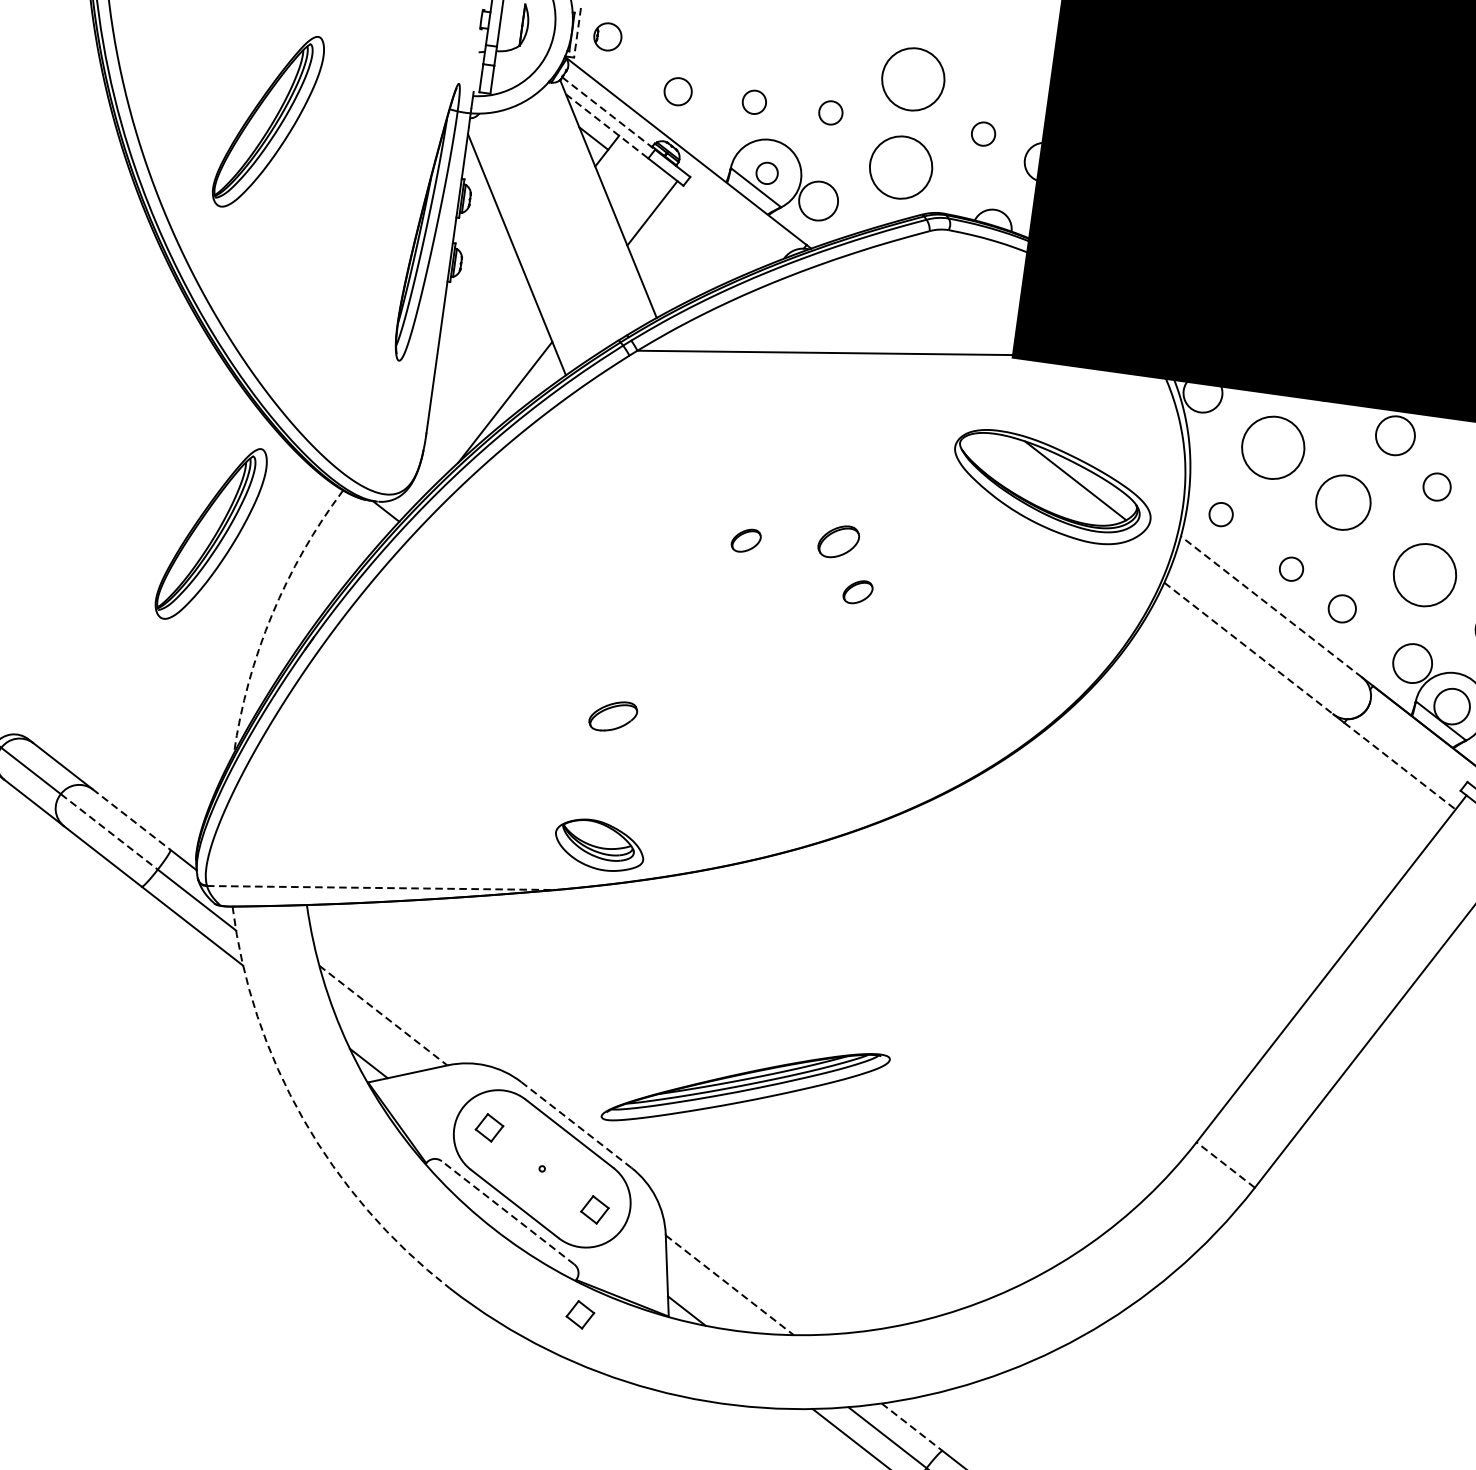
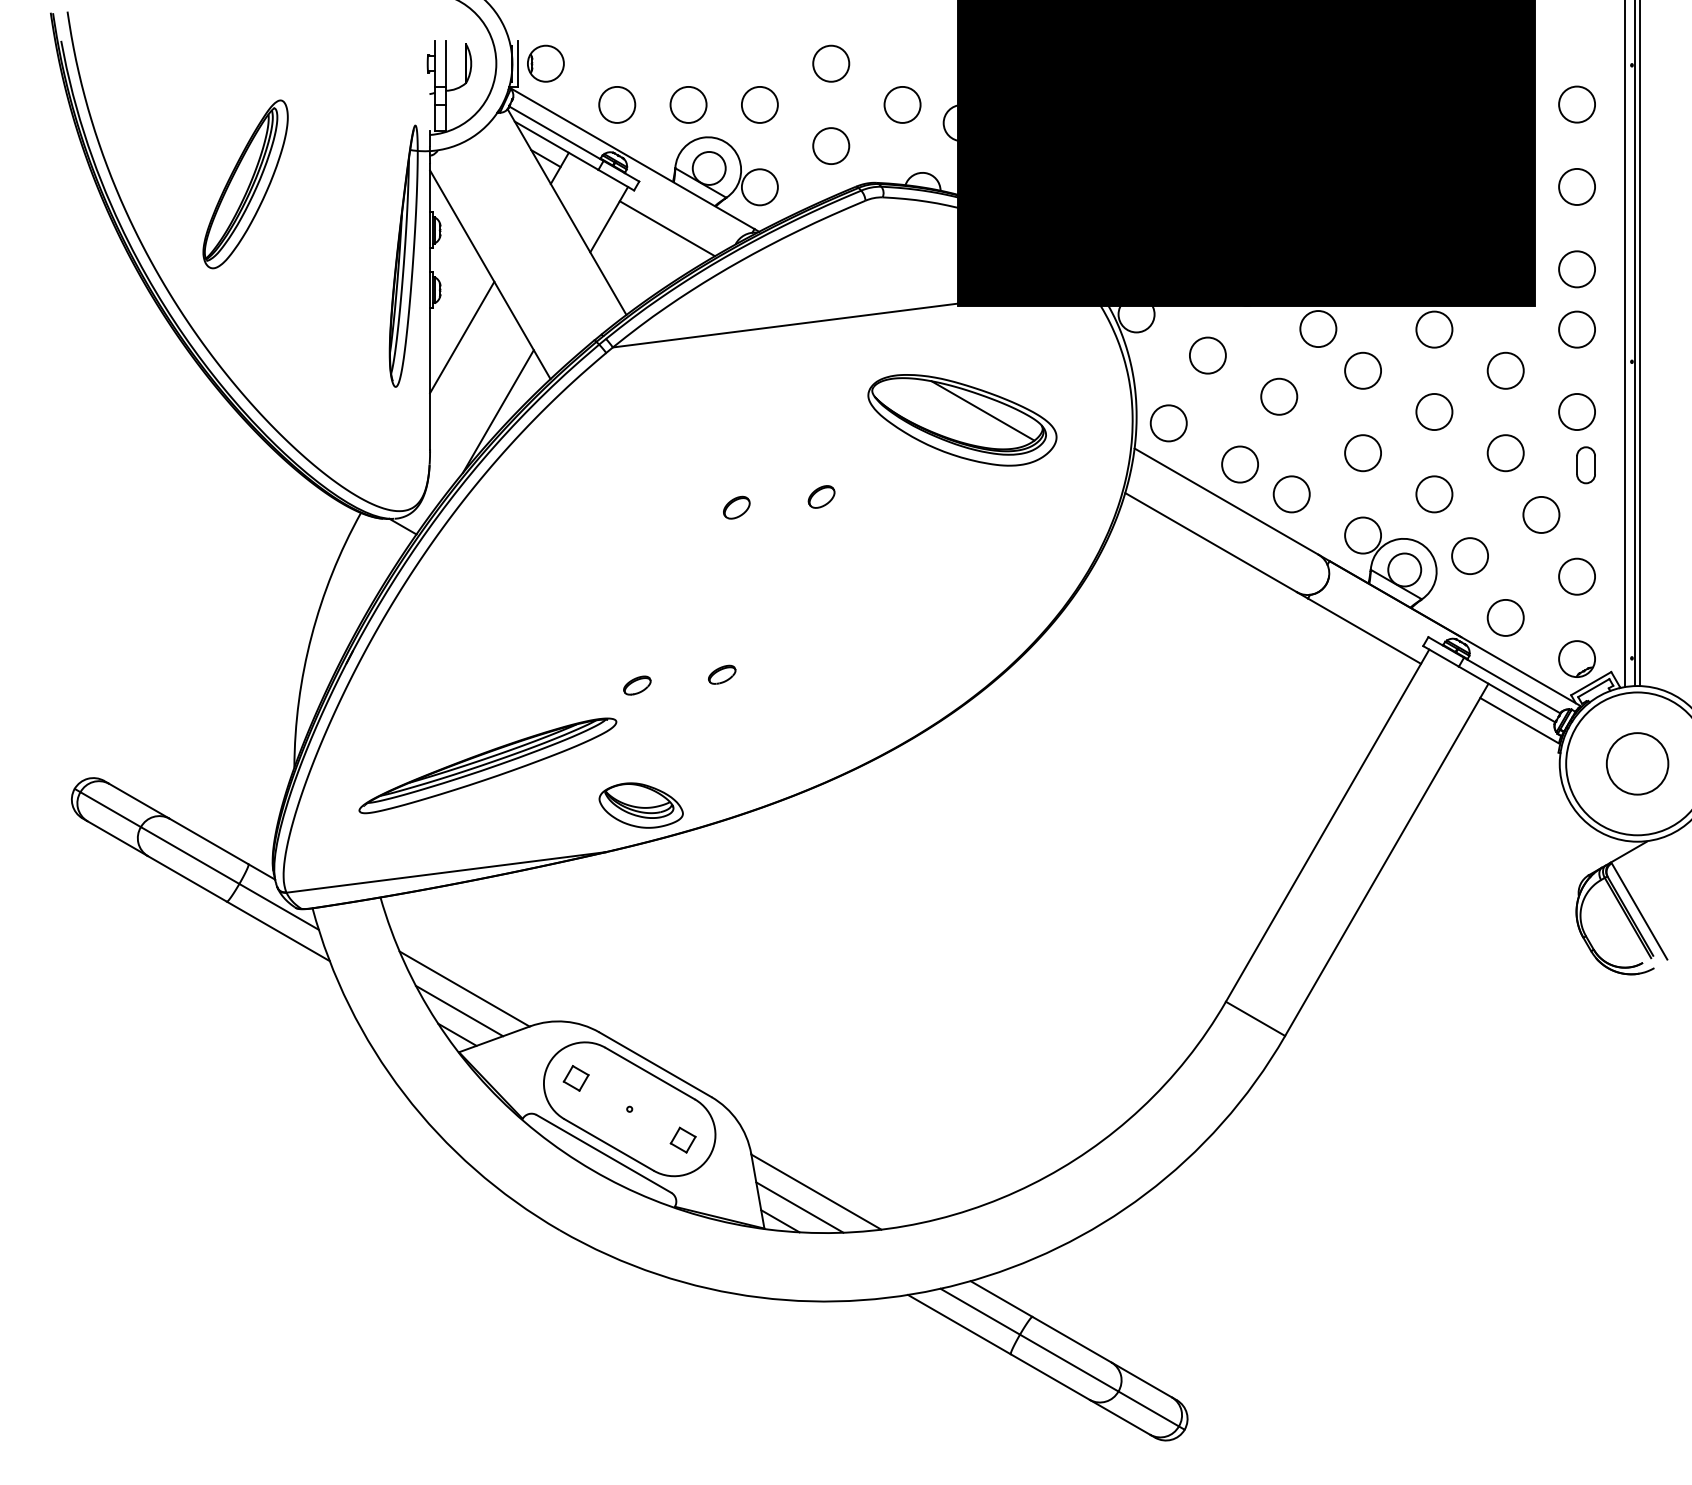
line: (577, 33) -> (517, 64), dashed -> solid
part: (607, 36) -> (545, 63), size x1.43
circle: (913, 79) -> (831, 63), size x0.62
circle: (678, 91) -> (617, 104), size x1.43
circle: (754, 101) -> (688, 104), size x1.67
circle: (830, 112) -> (759, 104), size x1.67
line: (608, 113) -> (556, 133), dashed -> solid
line: (608, 126) -> (557, 145), dashed -> solid
circle: (983, 133) -> (902, 104), size x1.67
circle: (901, 168) -> (831, 146), size x0.62
circle: (766, 173) -> (708, 168), size x1.67
line: (713, 231) -> (667, 228), added
line: (477, 317) -> (462, 337), added
circle: (1272, 447) -> (1207, 355), size x0.62
circle: (1436, 486) -> (1362, 370), size x1.43
part: (1052, 487) -> (962, 420), moved
circle: (1343, 502) -> (1279, 396), size x0.71
circle: (1220, 514) -> (1168, 423), size x1.67
part: (211, 533) -> (245, 569), removed
part: (838, 541) -> (821, 496), size x0.71
circle: (1290, 569) -> (1239, 464), size x1.67
circle: (1424, 575) -> (1362, 453), size x0.62
part: (857, 591) -> (845, 540), removed
line: (1271, 606) -> (1226, 501), dashed -> solid
circle: (1342, 608) -> (1291, 494), size x1.43
arc: (271, 615) -> (311, 636), dashed -> solid
line: (1249, 648) -> (1211, 542), dashed -> solid
part: (613, 716) -> (637, 685), size x0.62
part: (706, 717) -> (722, 674), added
line: (1399, 766) -> (1364, 631), dashed -> solid
line: (131, 819) -> (208, 841), dashed -> solid
line: (109, 831) -> (190, 855), dashed -> solid
line: (381, 888) -> (446, 872), dashed -> solid
line: (384, 1016) -> (465, 989), dashed -> solid
line: (374, 1037) -> (459, 1010), added
part: (745, 1087) -> (487, 765), moved
arc: (303, 1118) -> (404, 1093), dashed -> solid
line: (576, 1124) -> (655, 1064), dashed -> solid
line: (1225, 1164) -> (1255, 1018), dashed -> solid
line: (507, 1212) -> (603, 1153), dashed -> solid
line: (729, 1285) -> (816, 1192), dashed -> solid
line: (709, 1299) -> (799, 1207), added
part: (579, 1313) -> (682, 1237), removed
line: (912, 1427) -> (1001, 1299), dashed -> solid

